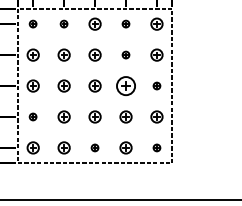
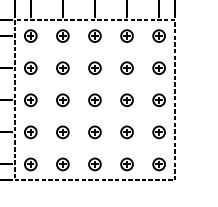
part: (32, 23) -> (30, 35), size x1.67
part: (63, 23) -> (62, 35), size x1.67
part: (125, 23) -> (126, 35), size x1.67
part: (125, 54) -> (126, 67), size x1.67
part: (125, 85) -> (126, 99), size x0.62
part: (156, 85) -> (158, 99), size x1.67
part: (32, 116) -> (30, 131), size x1.67
part: (94, 147) -> (94, 163), size x1.67
part: (156, 147) -> (158, 163), size x1.67

